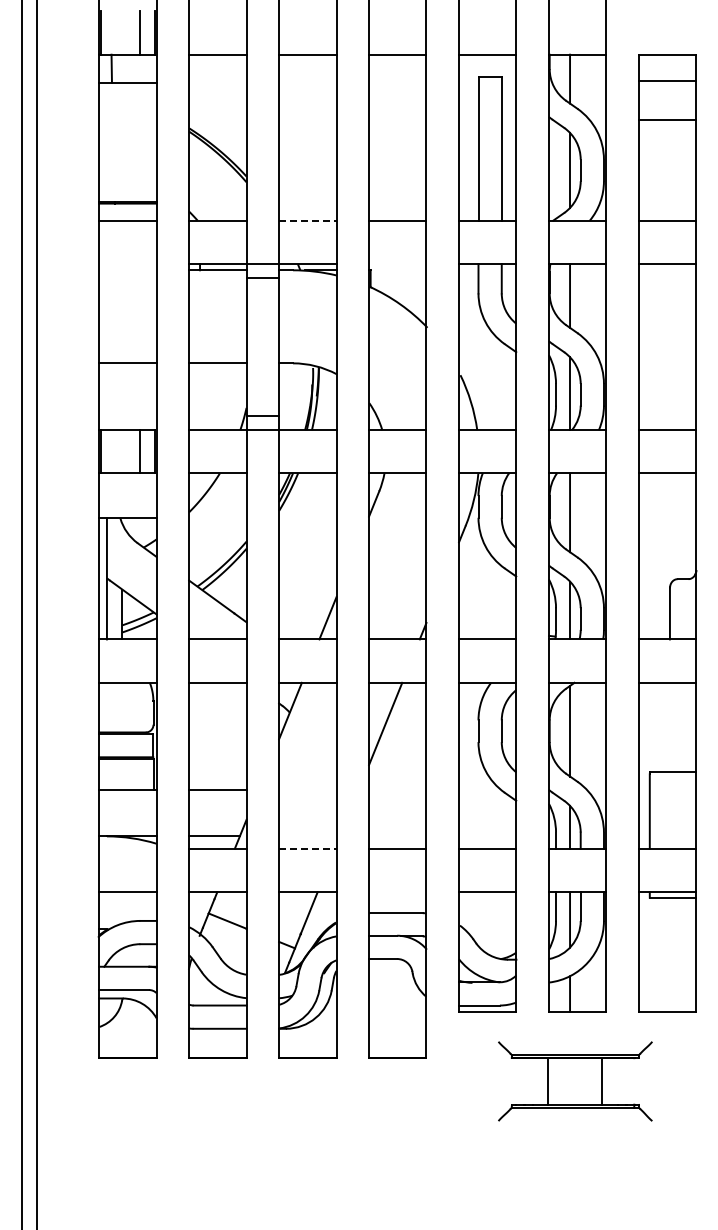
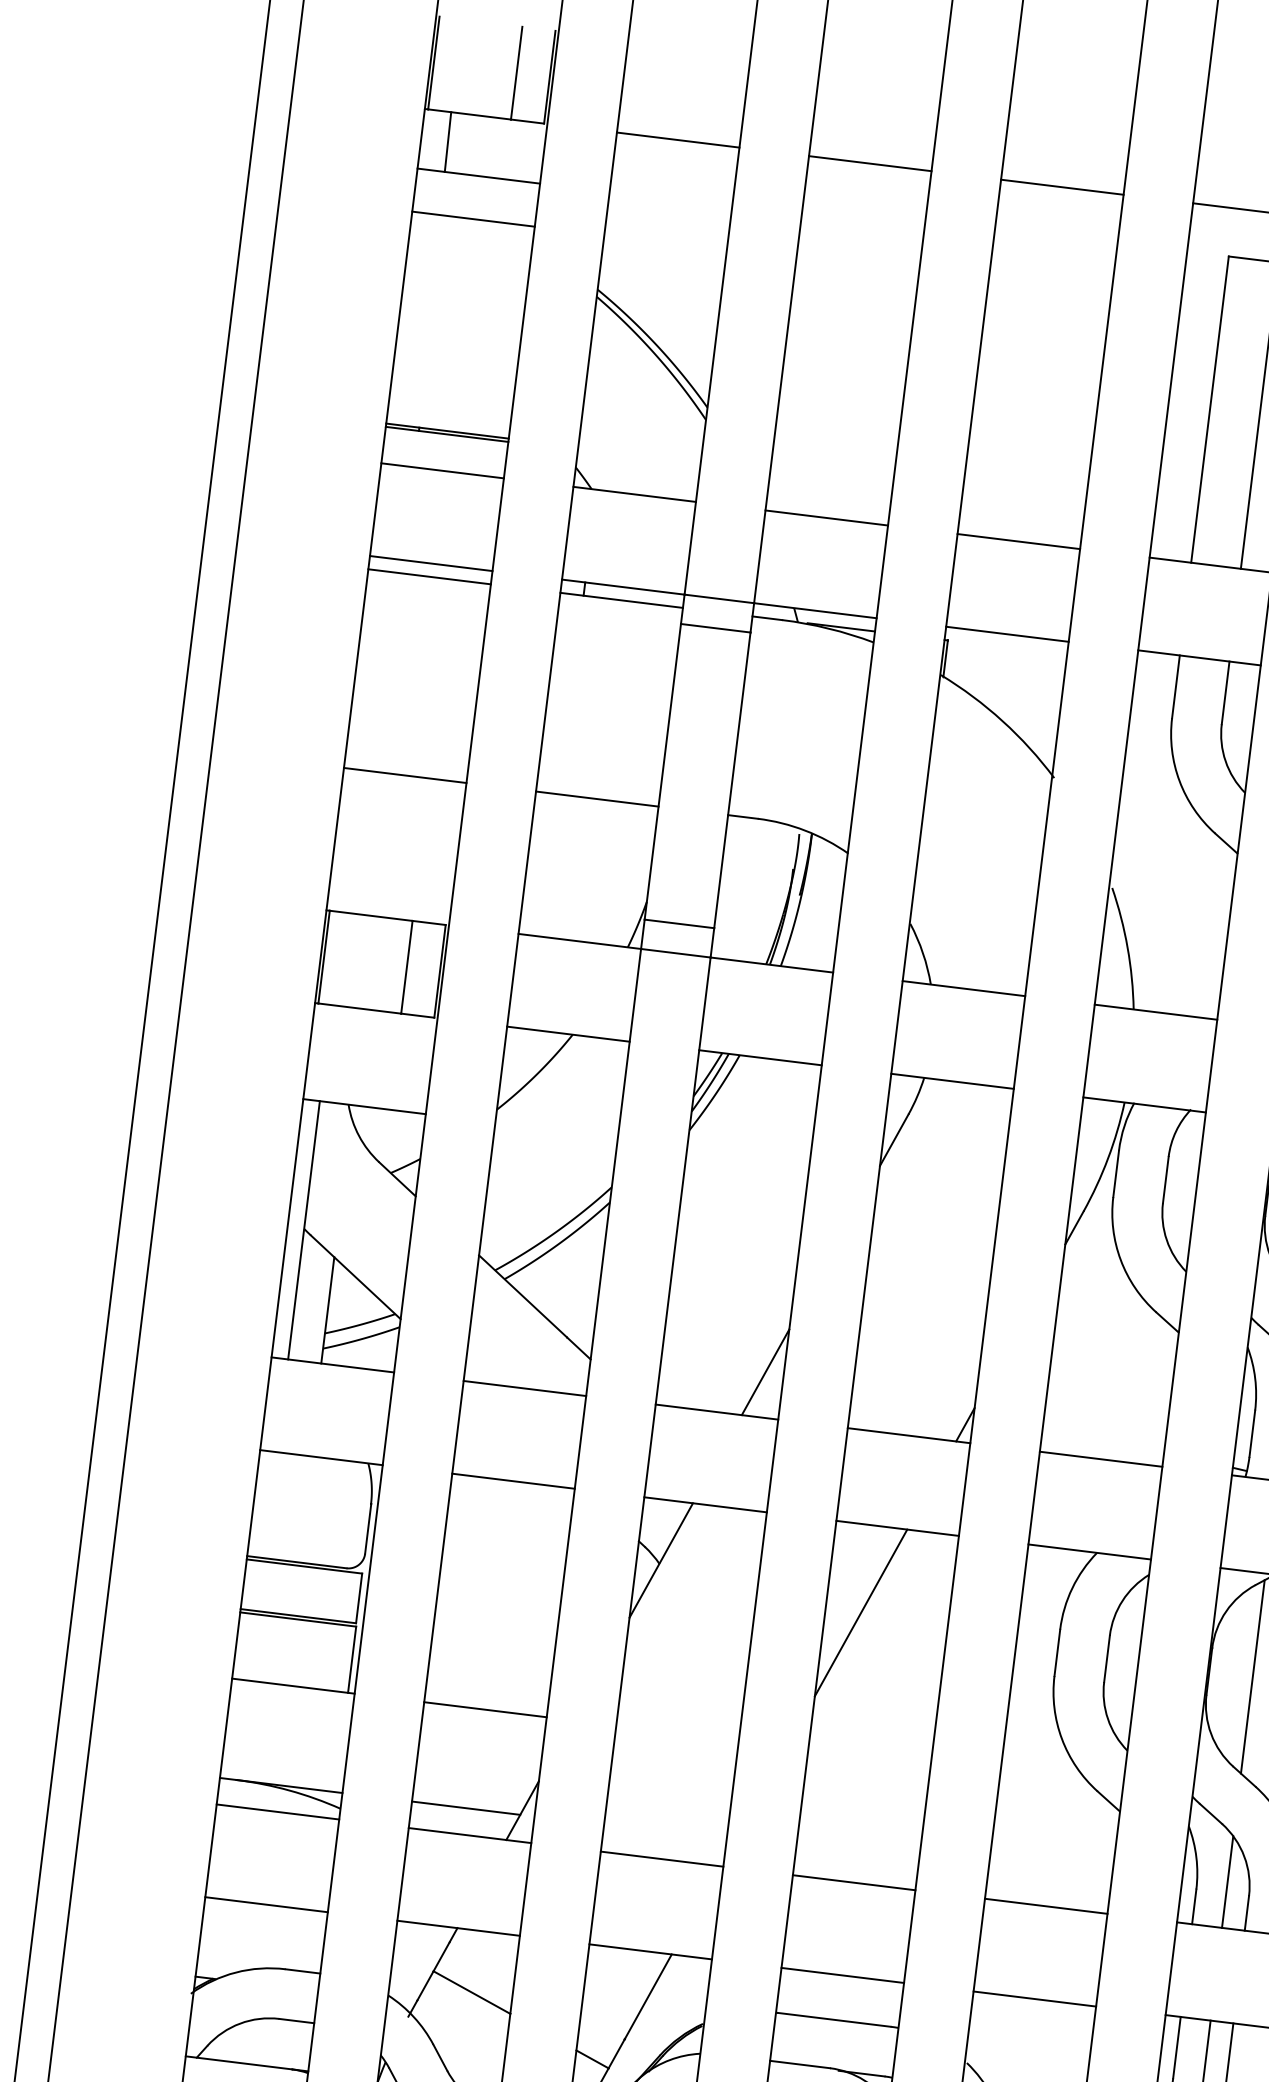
line: (127, 102) -> (472, 218), added
line: (307, 220) -> (826, 517), dashed -> solid
line: (127, 264) -> (430, 564), added
line: (397, 264) -> (1006, 635), added
line: (127, 270) -> (428, 577), added
line: (127, 848) -> (277, 1811), added
line: (307, 848) -> (661, 1858), dashed -> solid
line: (397, 892) -> (842, 1975), added

